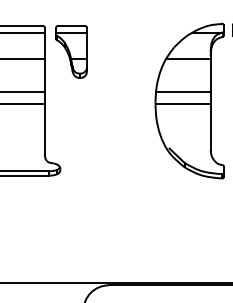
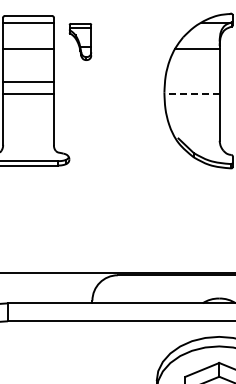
part: (71, 51) -> (80, 41), size x0.7
line: (183, 91) -> (192, 81), removed
line: (182, 104) -> (191, 94), solid -> dashed

